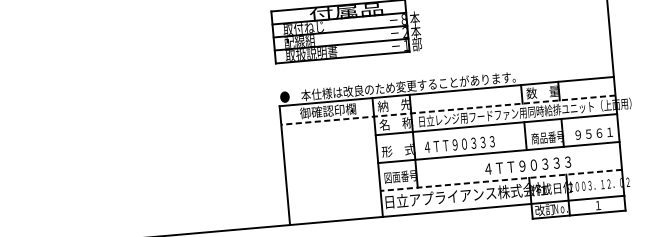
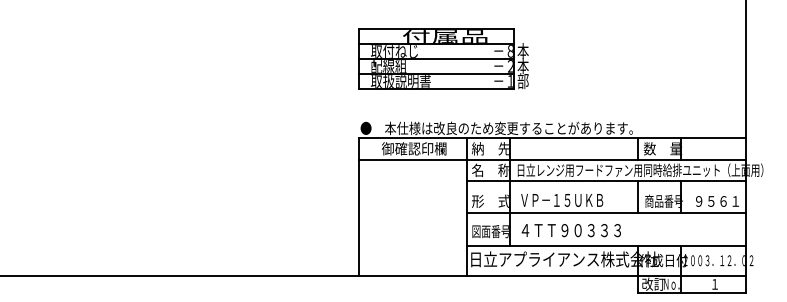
line: (447, 109) -> (551, 159), dashed -> solid
text: (460, 143) -> (562, 199), ４ＴＴ９０３３３ -> ＶＰ－１５ＵＫＢ
text: (527, 165) -> (570, 230), moved
line: (501, 180) -> (606, 245), dashed -> solid

